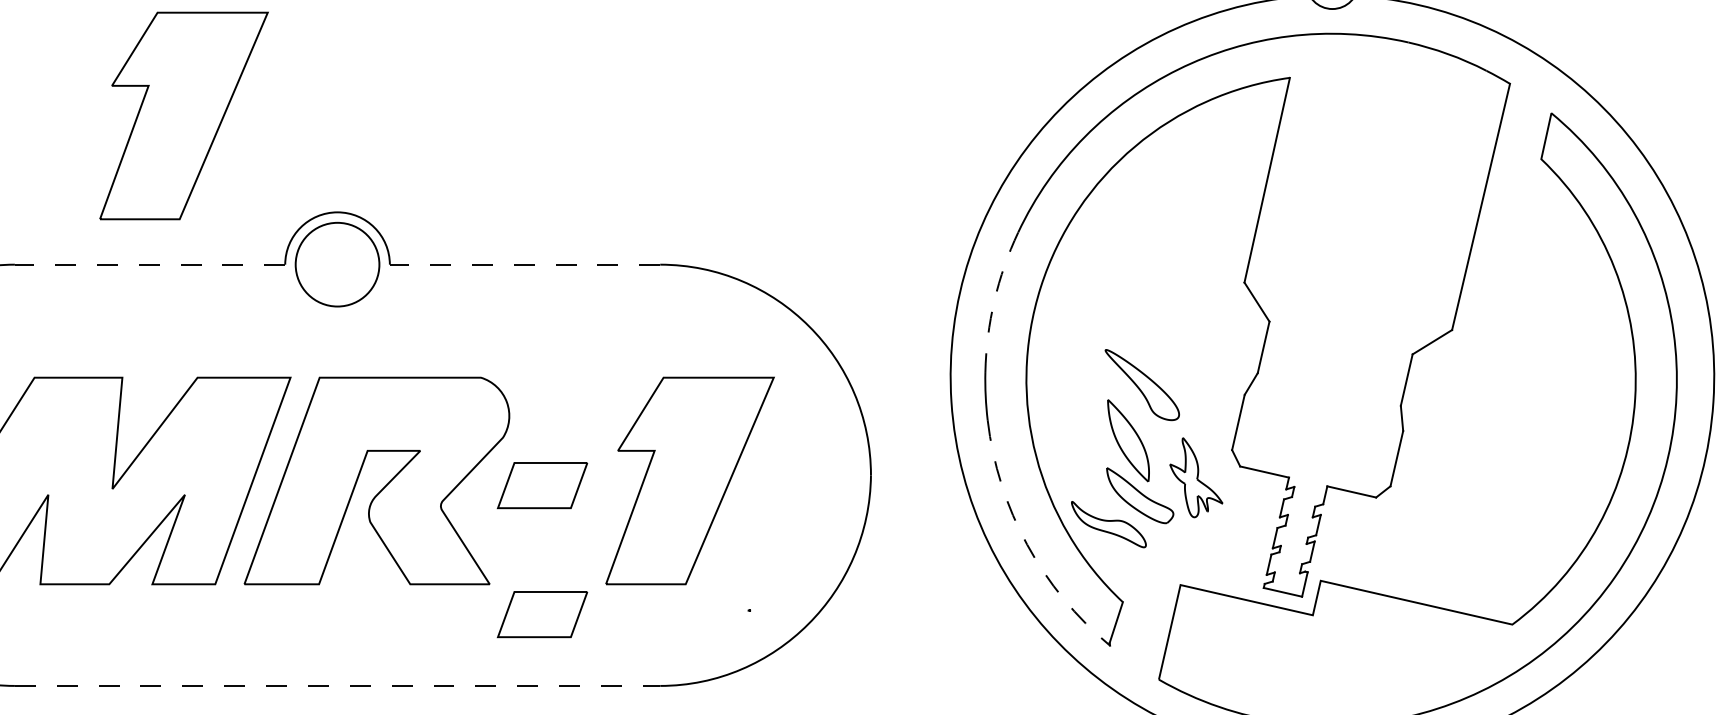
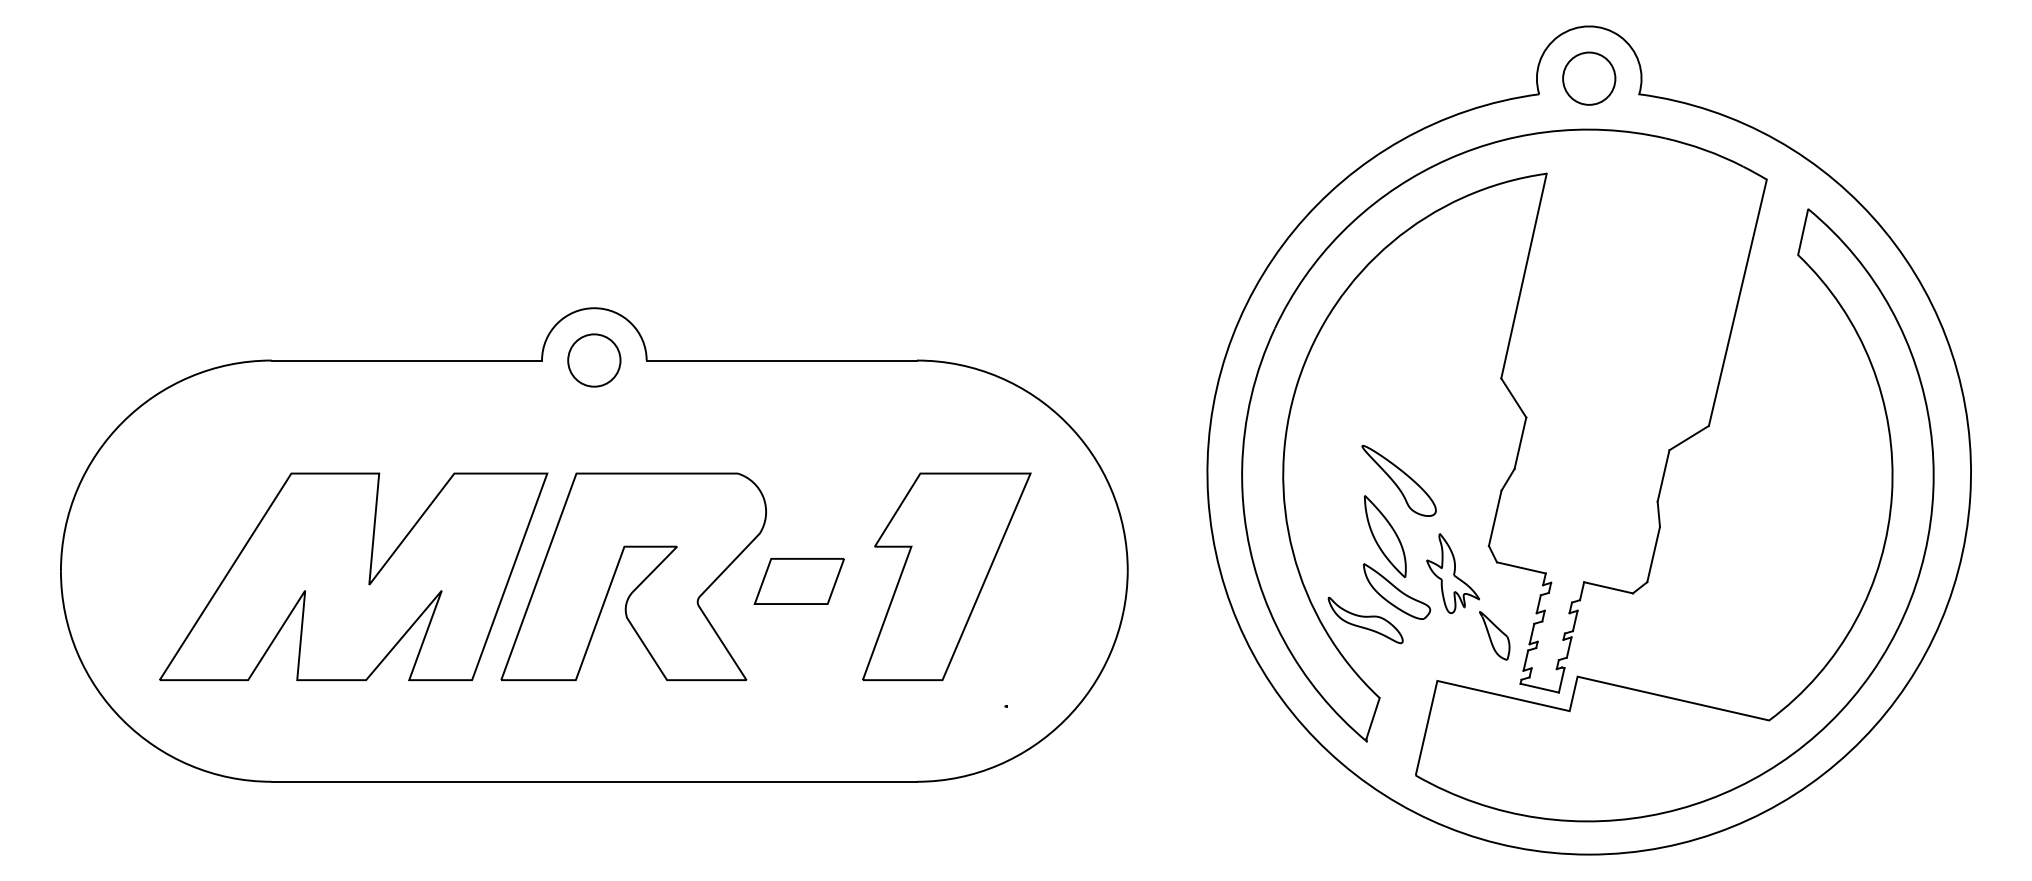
part: (183, 115) -> (440, 211), removed
line: (149, 264) -> (406, 360), dashed -> solid
circle: (337, 264) -> (594, 360), size x0.62
line: (524, 264) -> (781, 360), dashed -> solid
arc: (994, 300) -> (1251, 396), dashed -> solid
part: (1237, 539) -> (1494, 635), added
arc: (1026, 544) -> (1283, 640), dashed -> solid
part: (541, 614) -> (798, 710), removed
line: (337, 685) -> (594, 781), dashed -> solid

